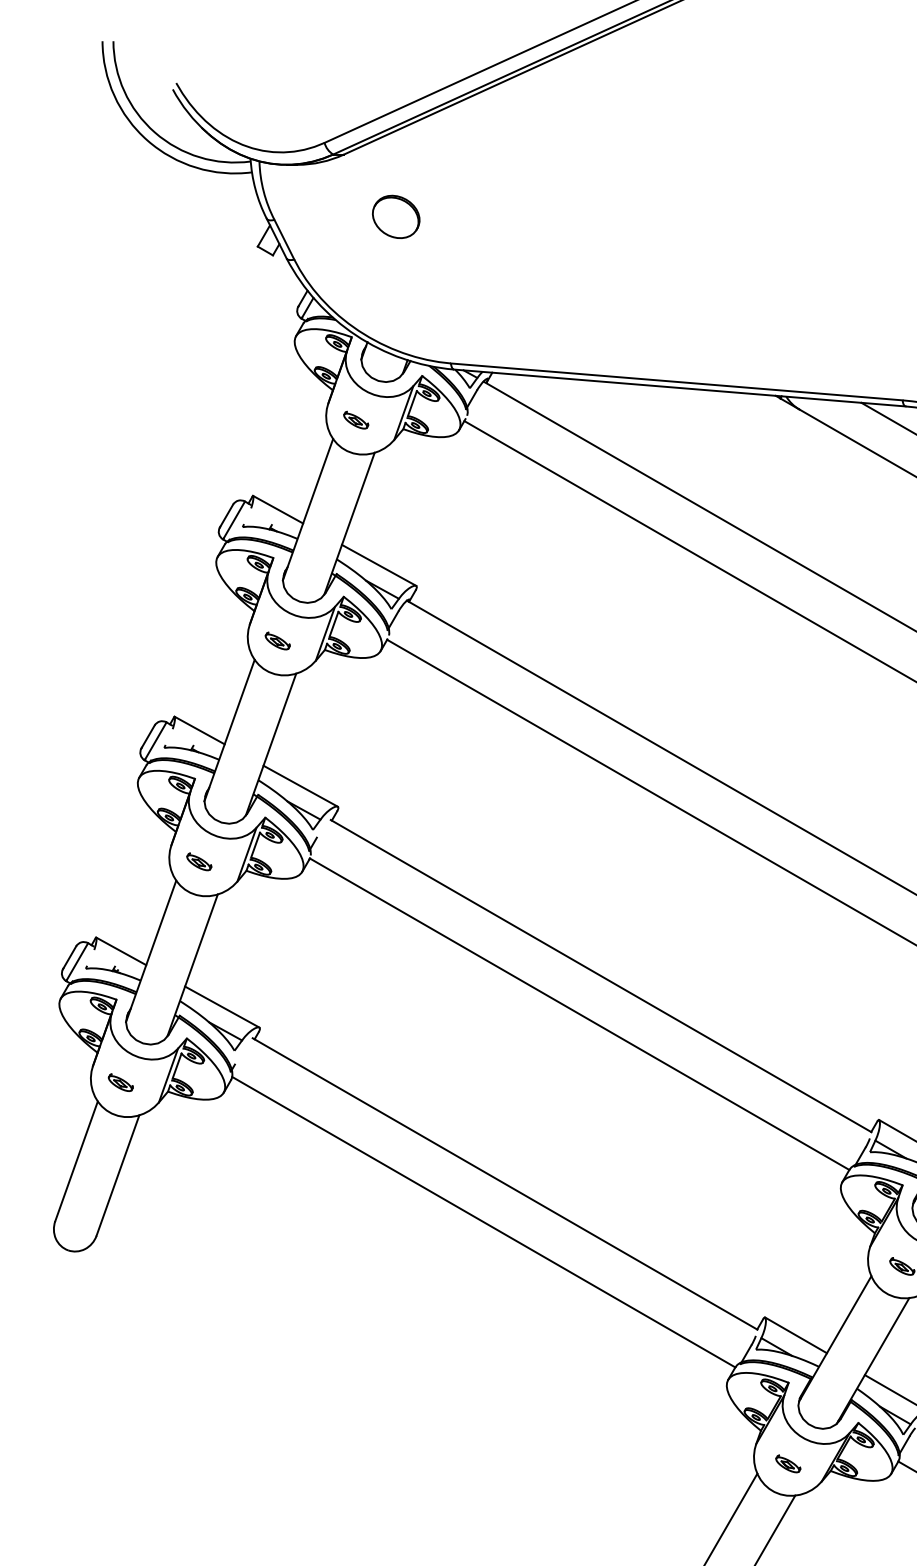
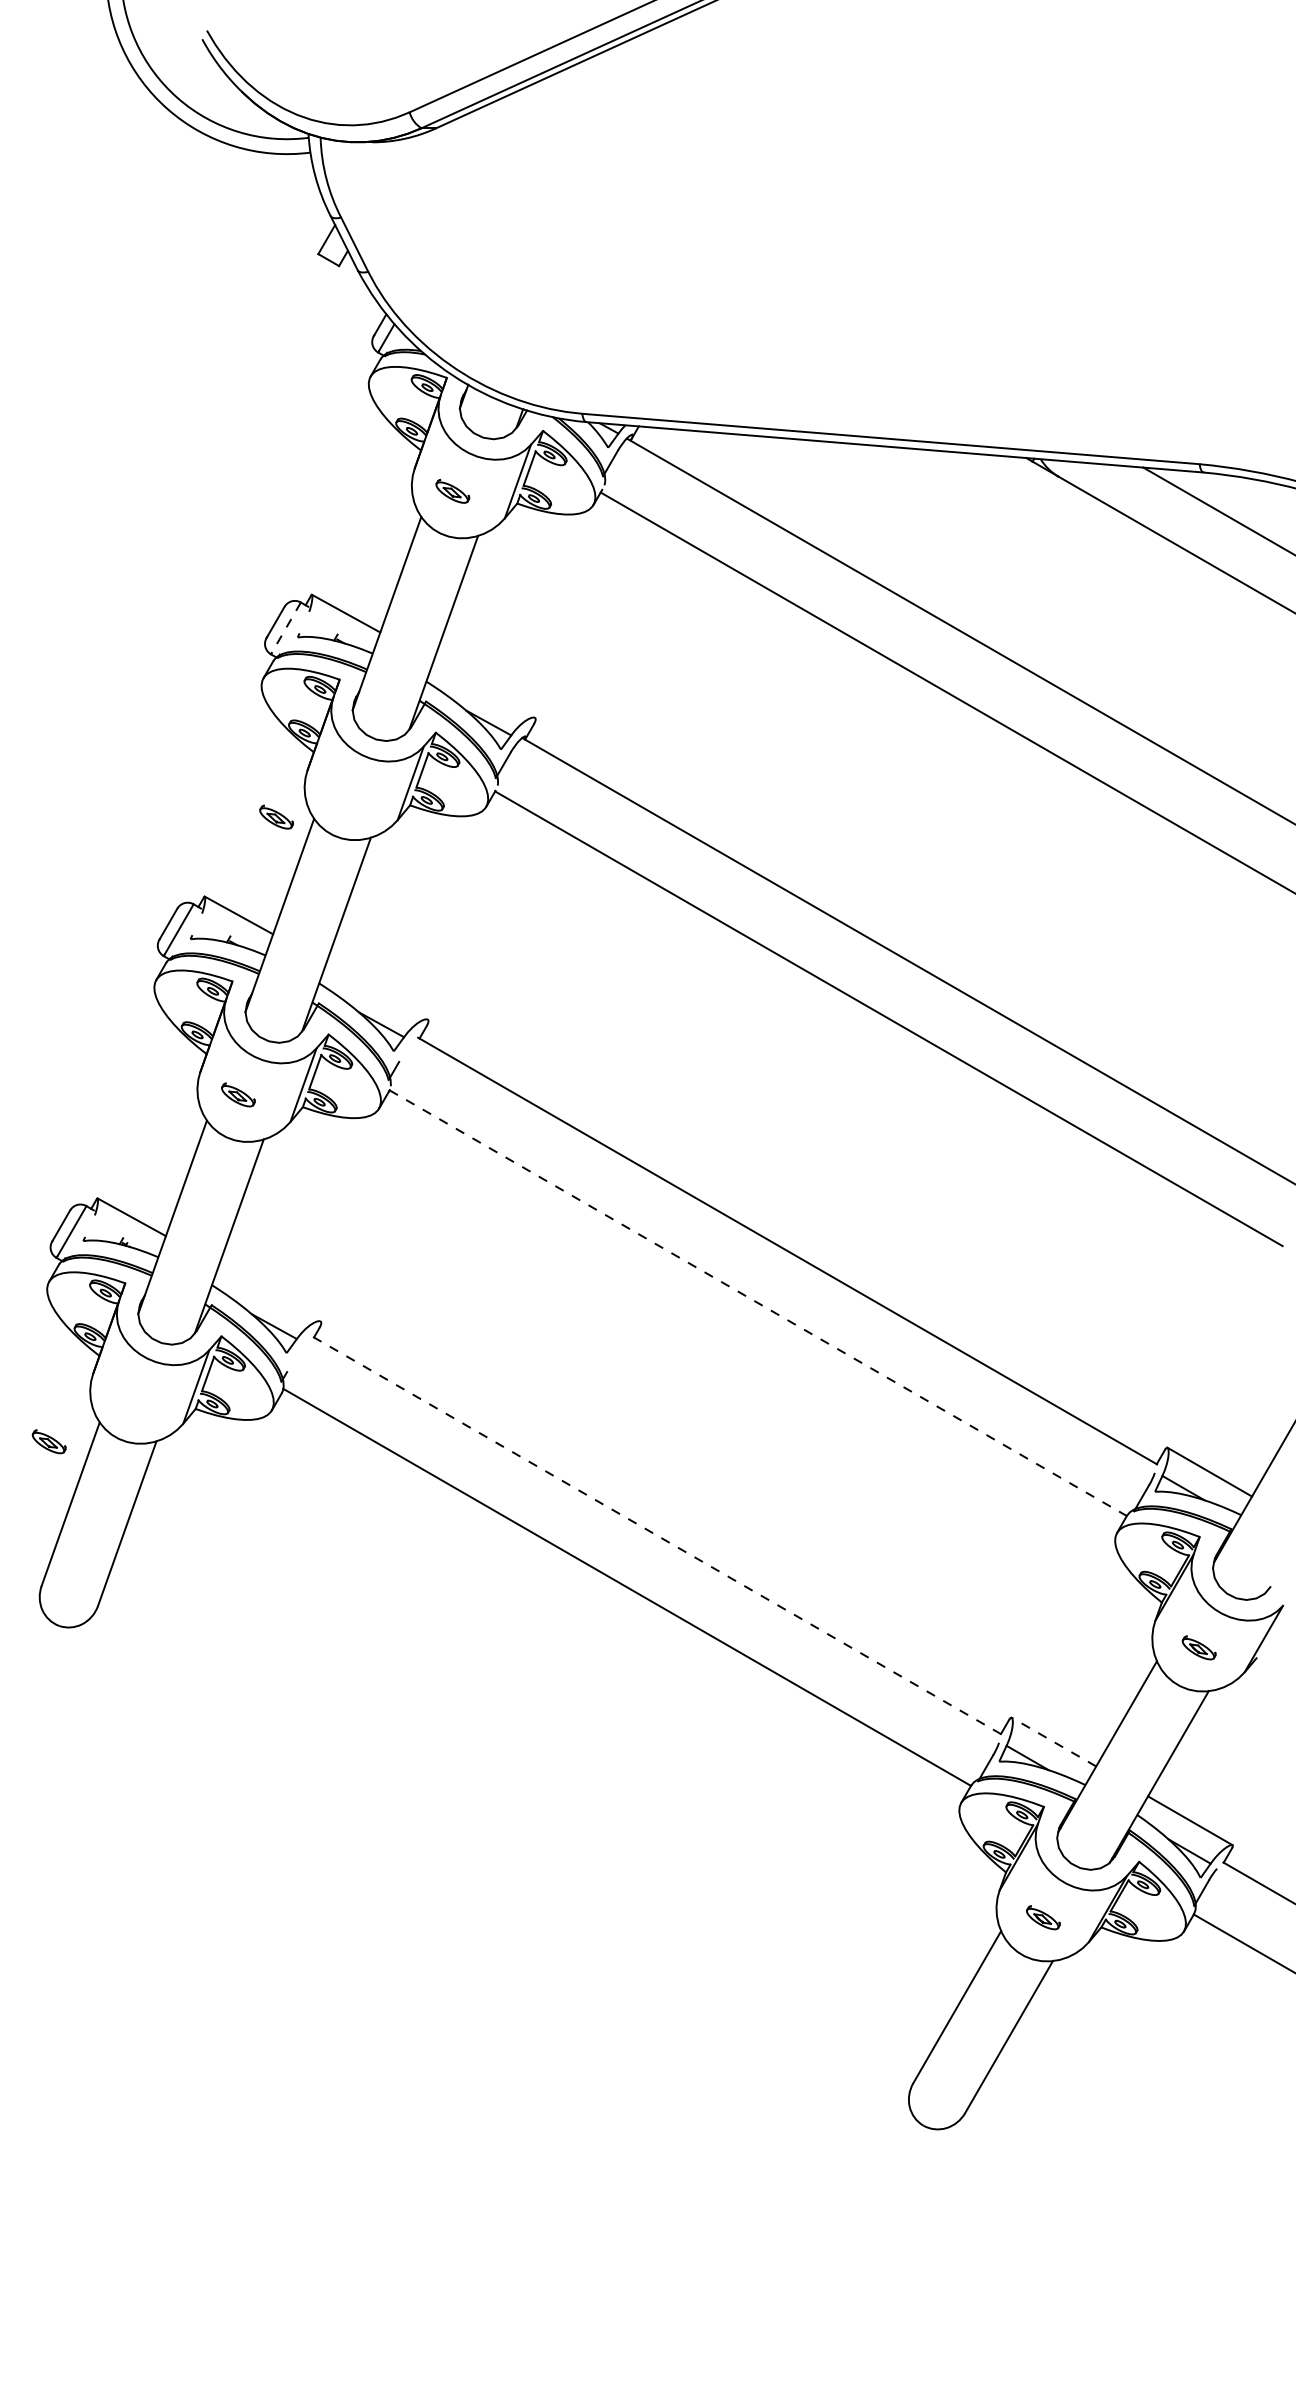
part: (396, 216) -> (507, 213), removed
line: (234, 520) -> (286, 628), solid -> dashed
line: (378, 565) -> (483, 689), removed
part: (277, 640) -> (276, 816), moved
line: (300, 786) -> (376, 991), removed
line: (222, 1007) -> (269, 1293), removed
line: (579, 1014) -> (758, 1303), solid -> dashed
part: (120, 1082) -> (48, 1441), moved
line: (504, 1183) -> (655, 1534), solid -> dashed
line: (796, 1335) -> (1054, 1742), solid -> dashed

